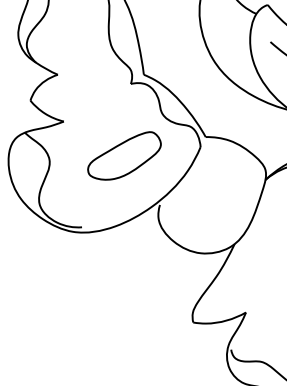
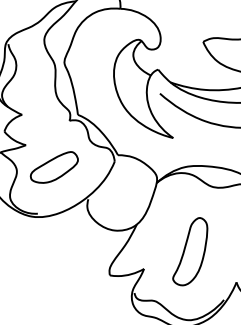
part: (123, 156) -> (53, 167), moved

